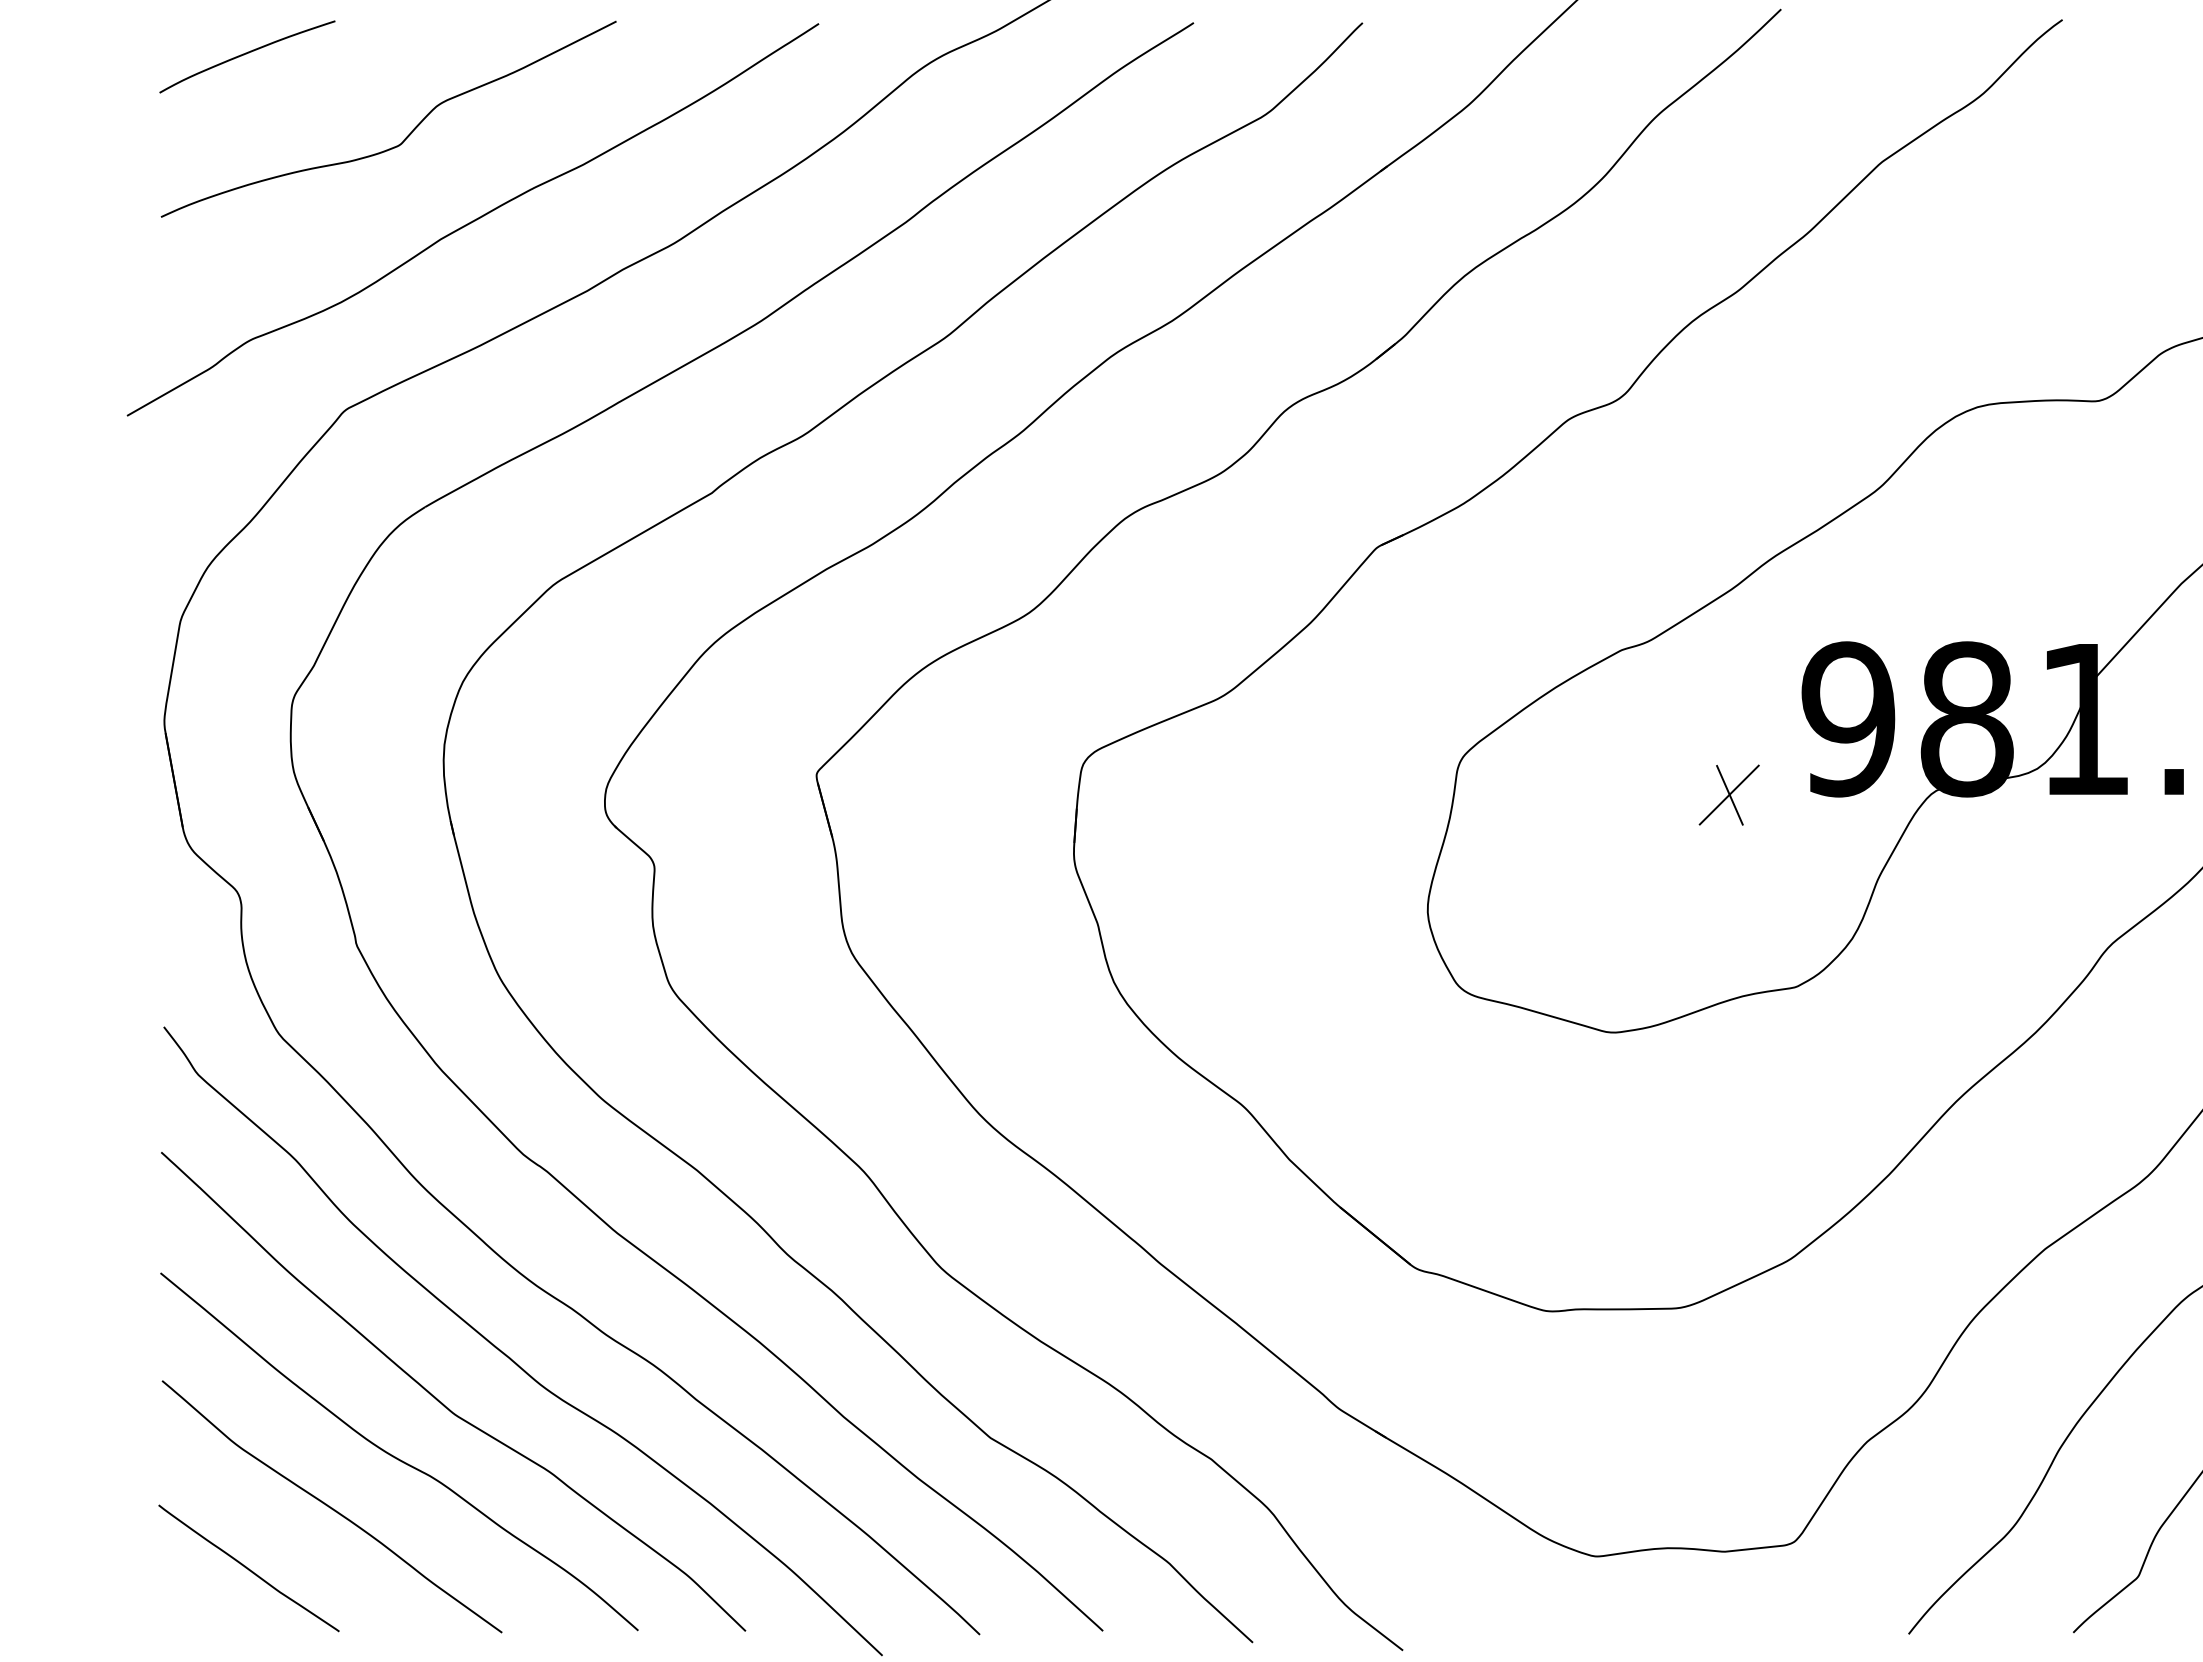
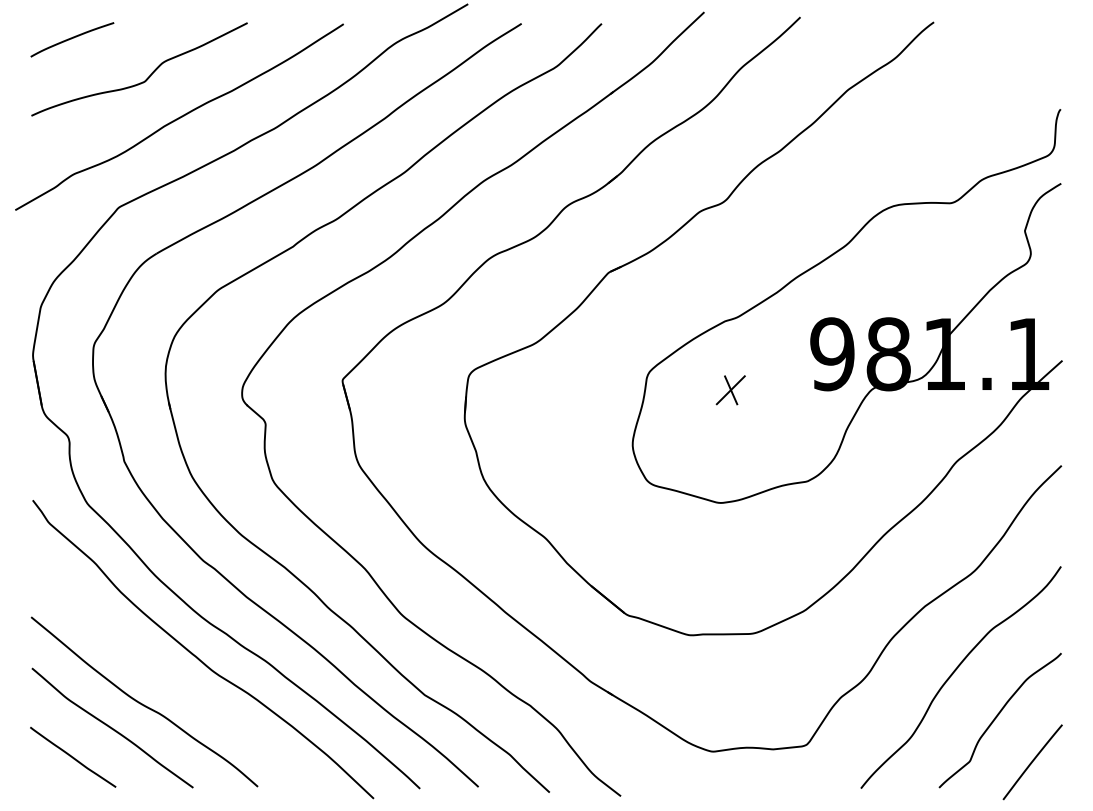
part: (1728, 795) -> (730, 390), moved
curve: (443, 1402) -> (165, 678), removed

